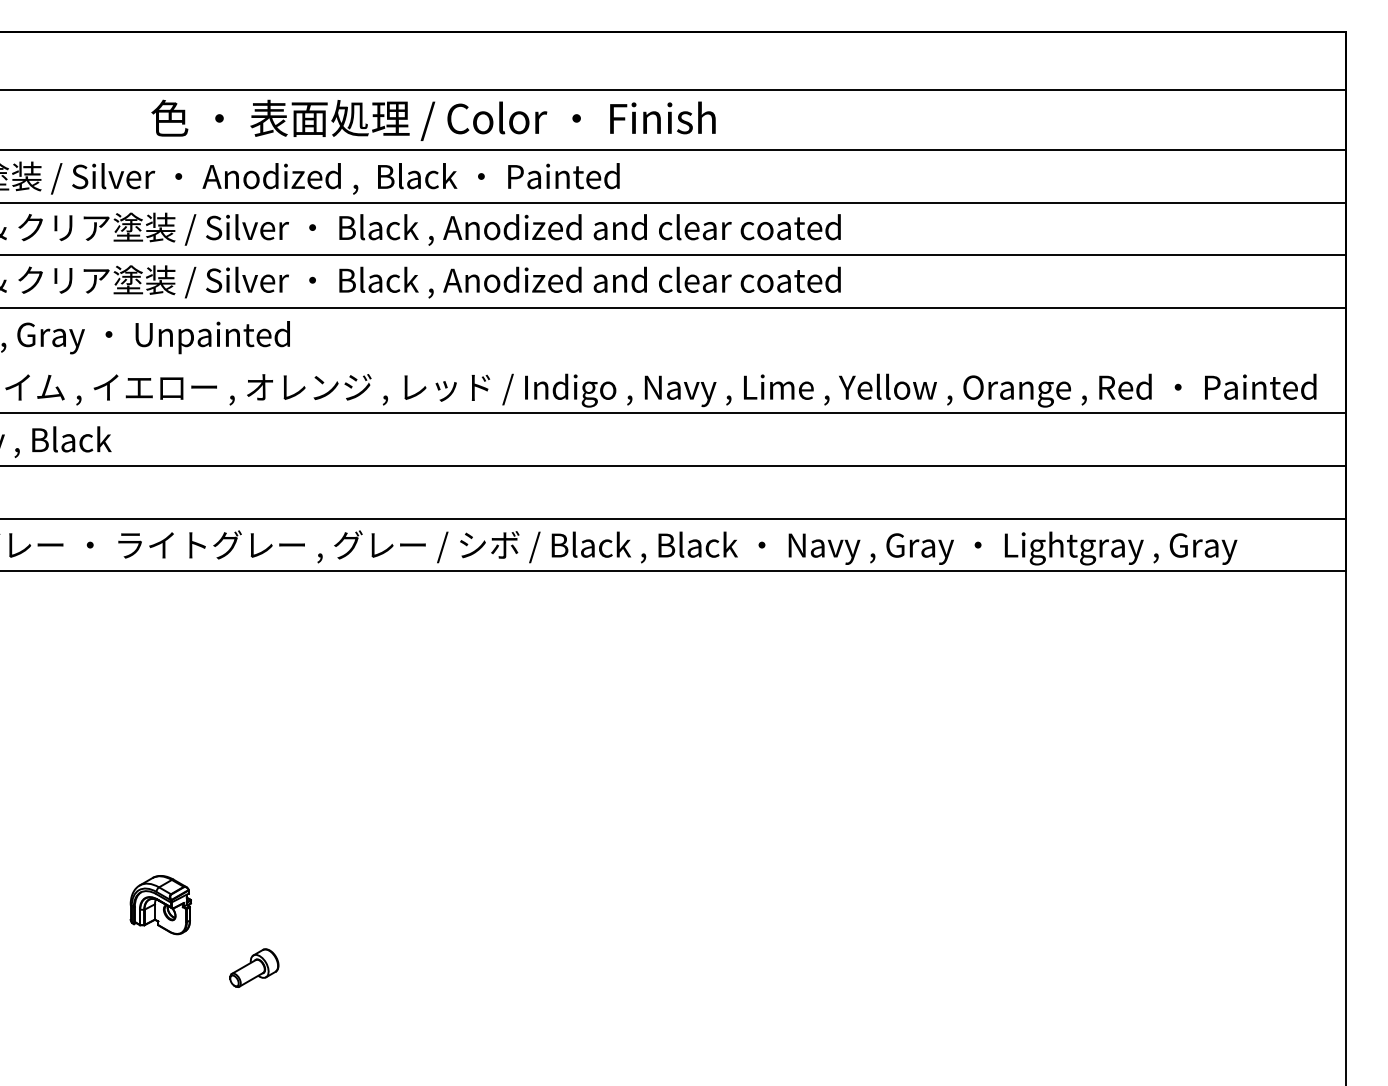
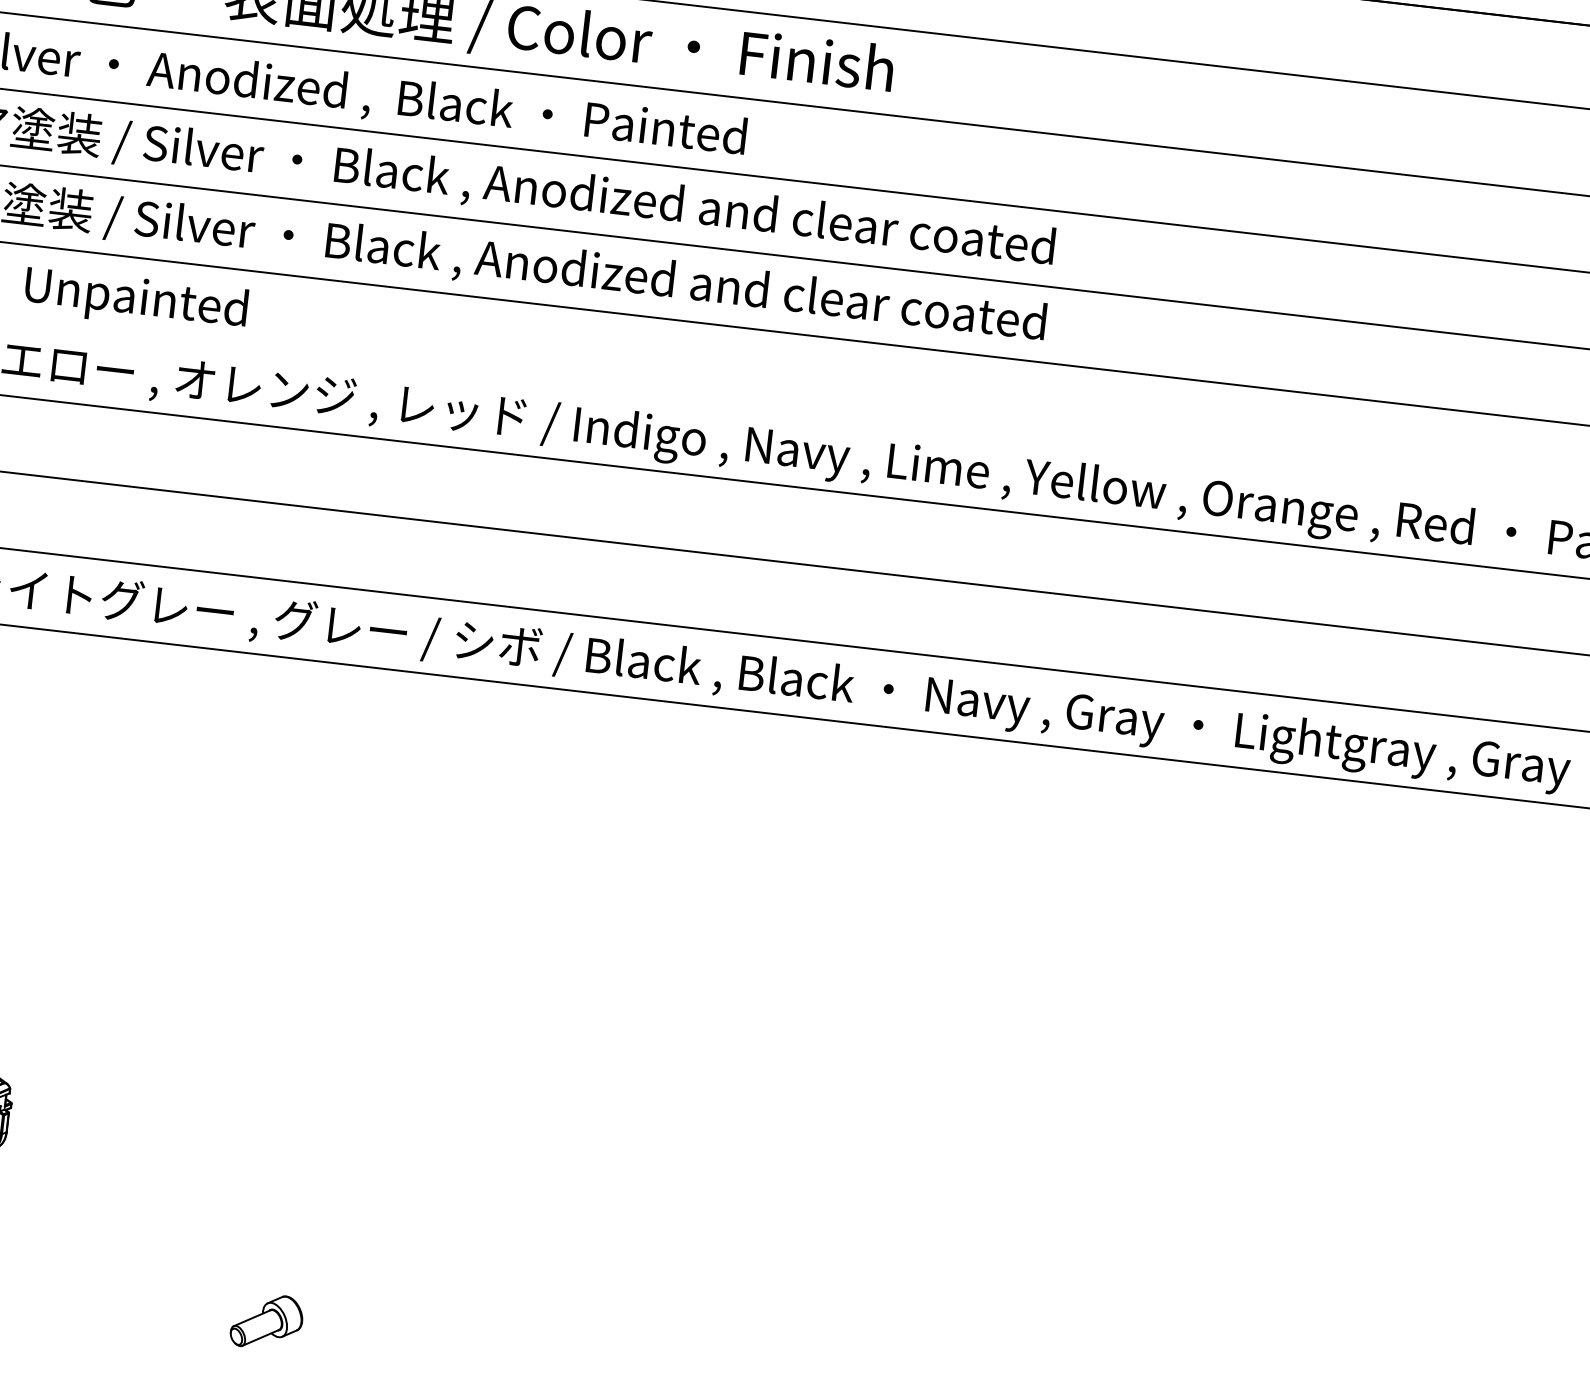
part: (254, 967) -> (267, 1320), moved

